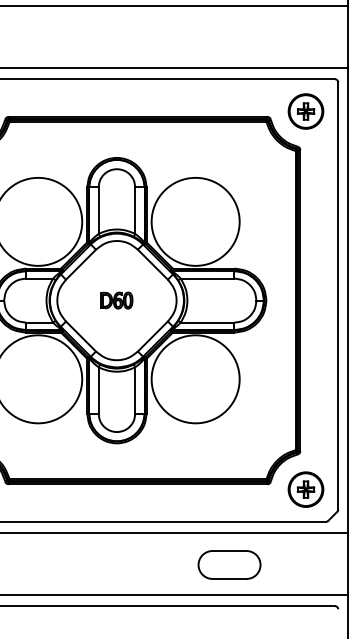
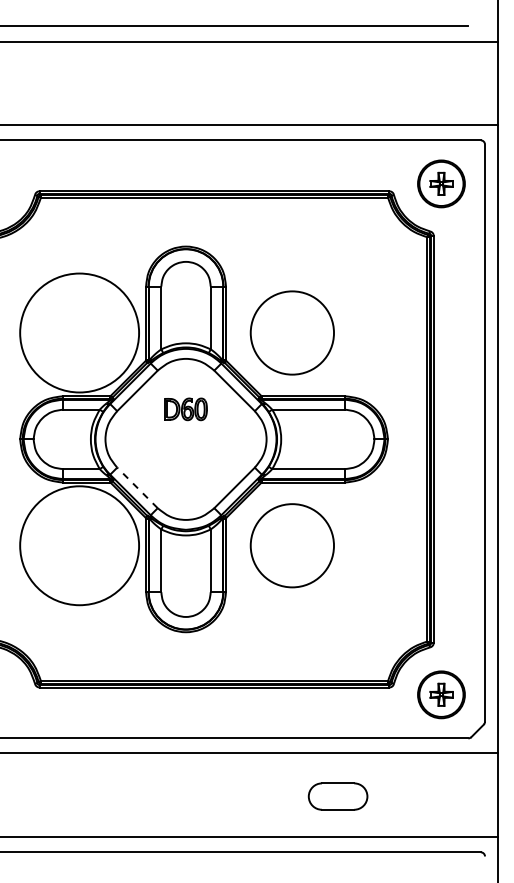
circle: (195, 221) -> (291, 332), size x0.7
part: (116, 300) -> (185, 409), moved
line: (81, 336) -> (137, 487), solid -> dashed
circle: (195, 379) -> (291, 545), size x0.7
part: (229, 564) -> (337, 796), size x0.7

